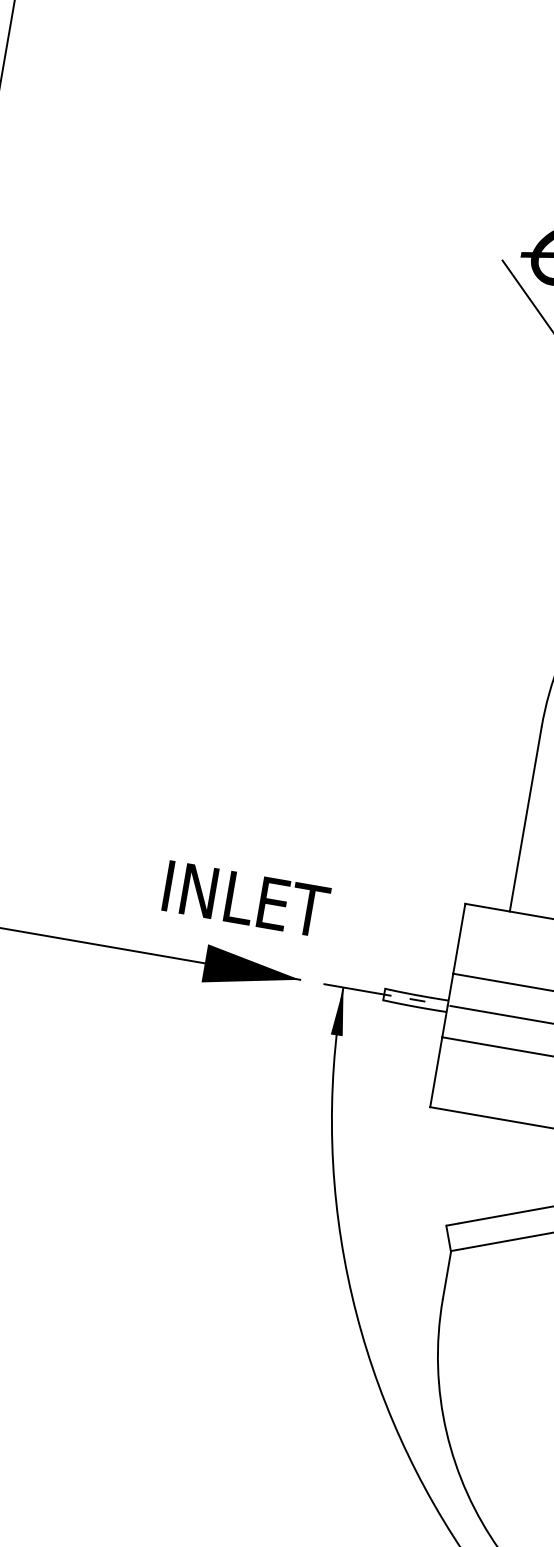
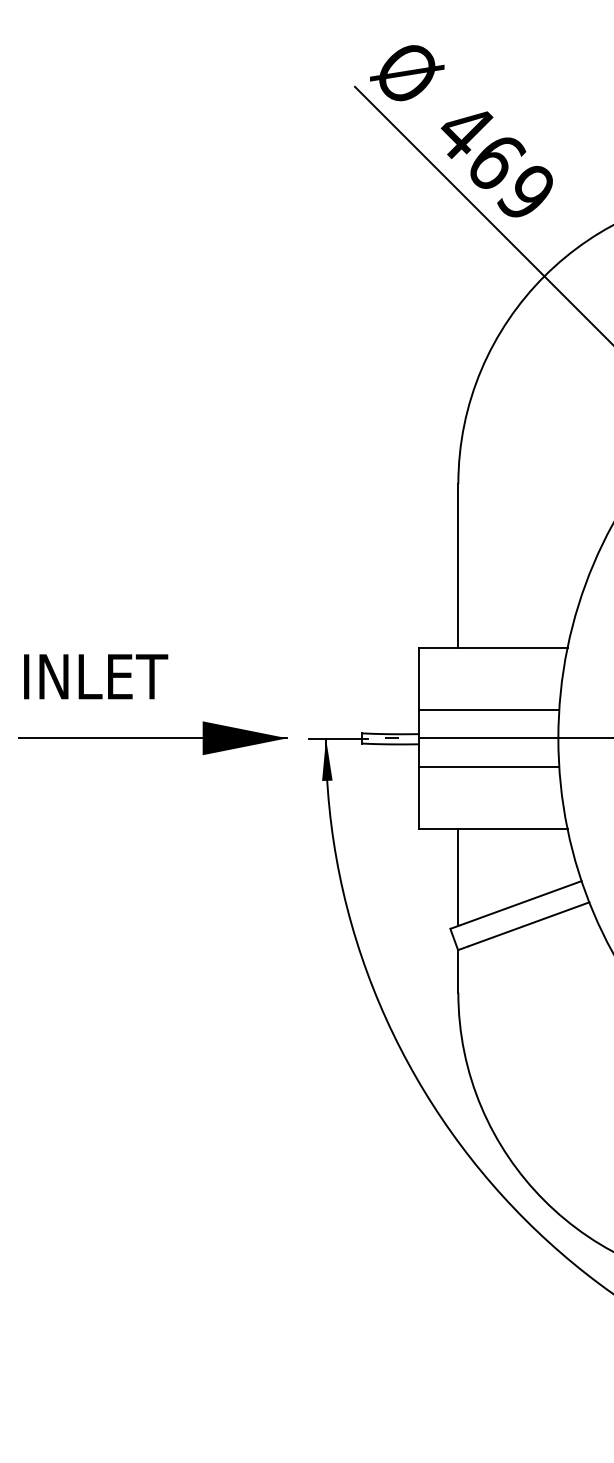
text: (247, 899) -> (96, 676), moved
line: (465, 1168) -> (458, 876), added

